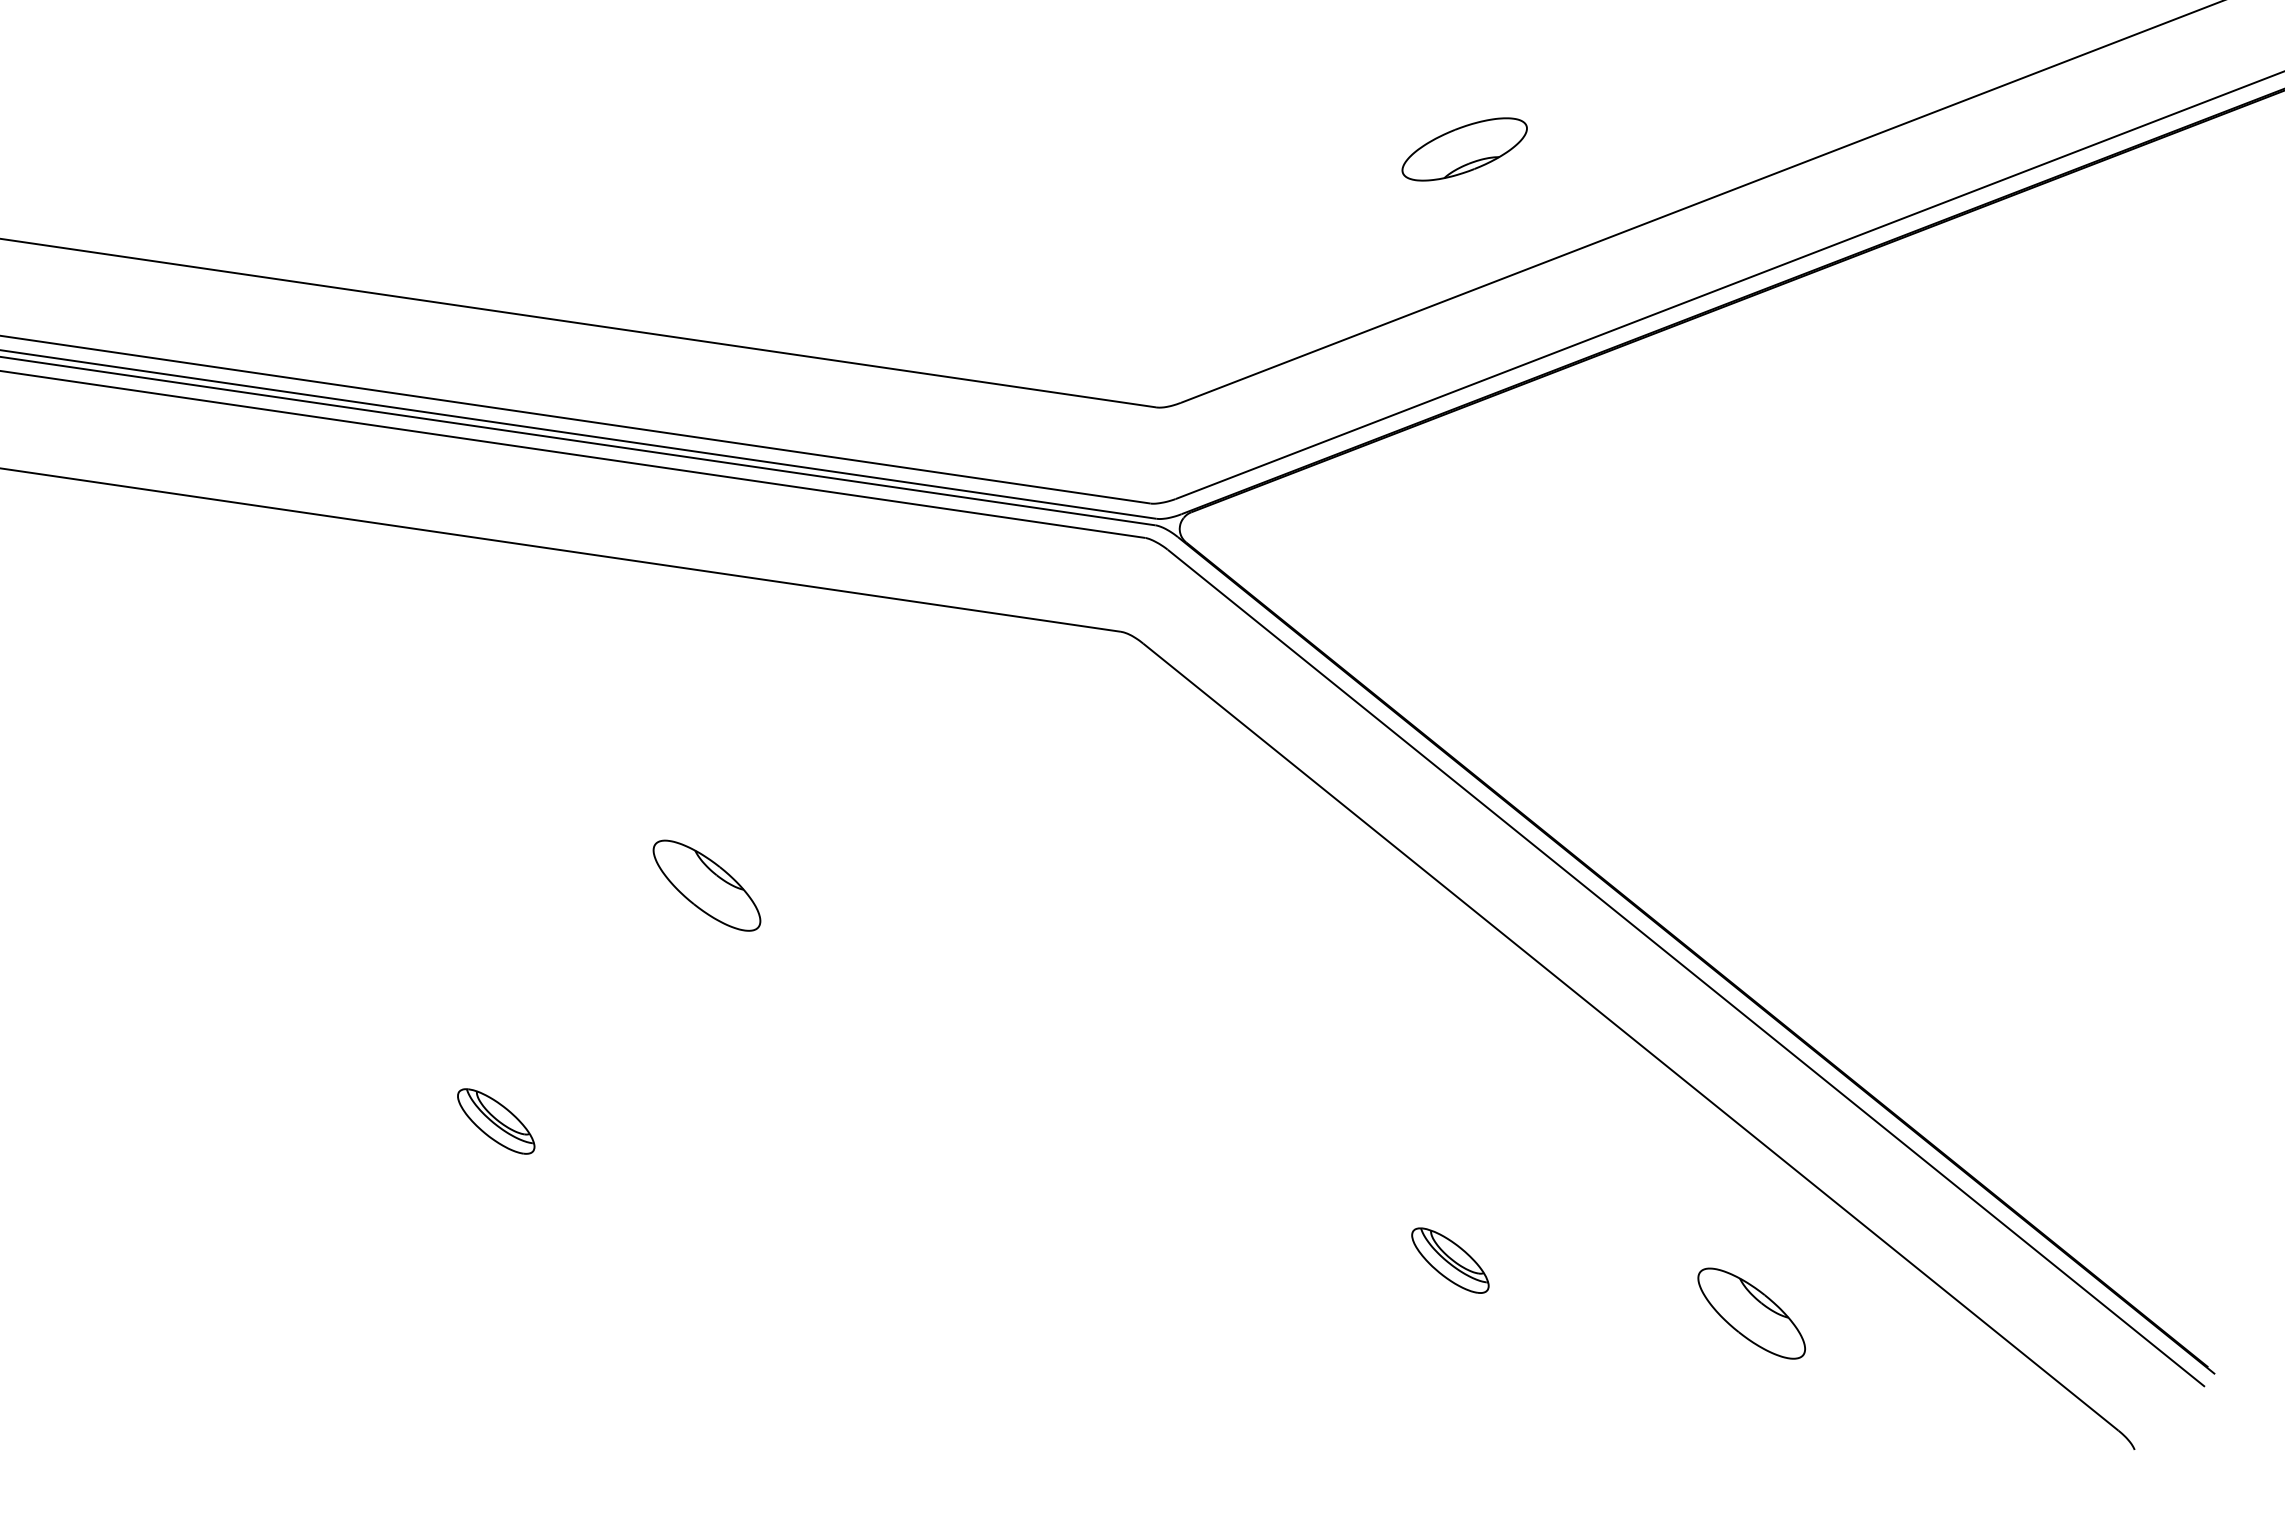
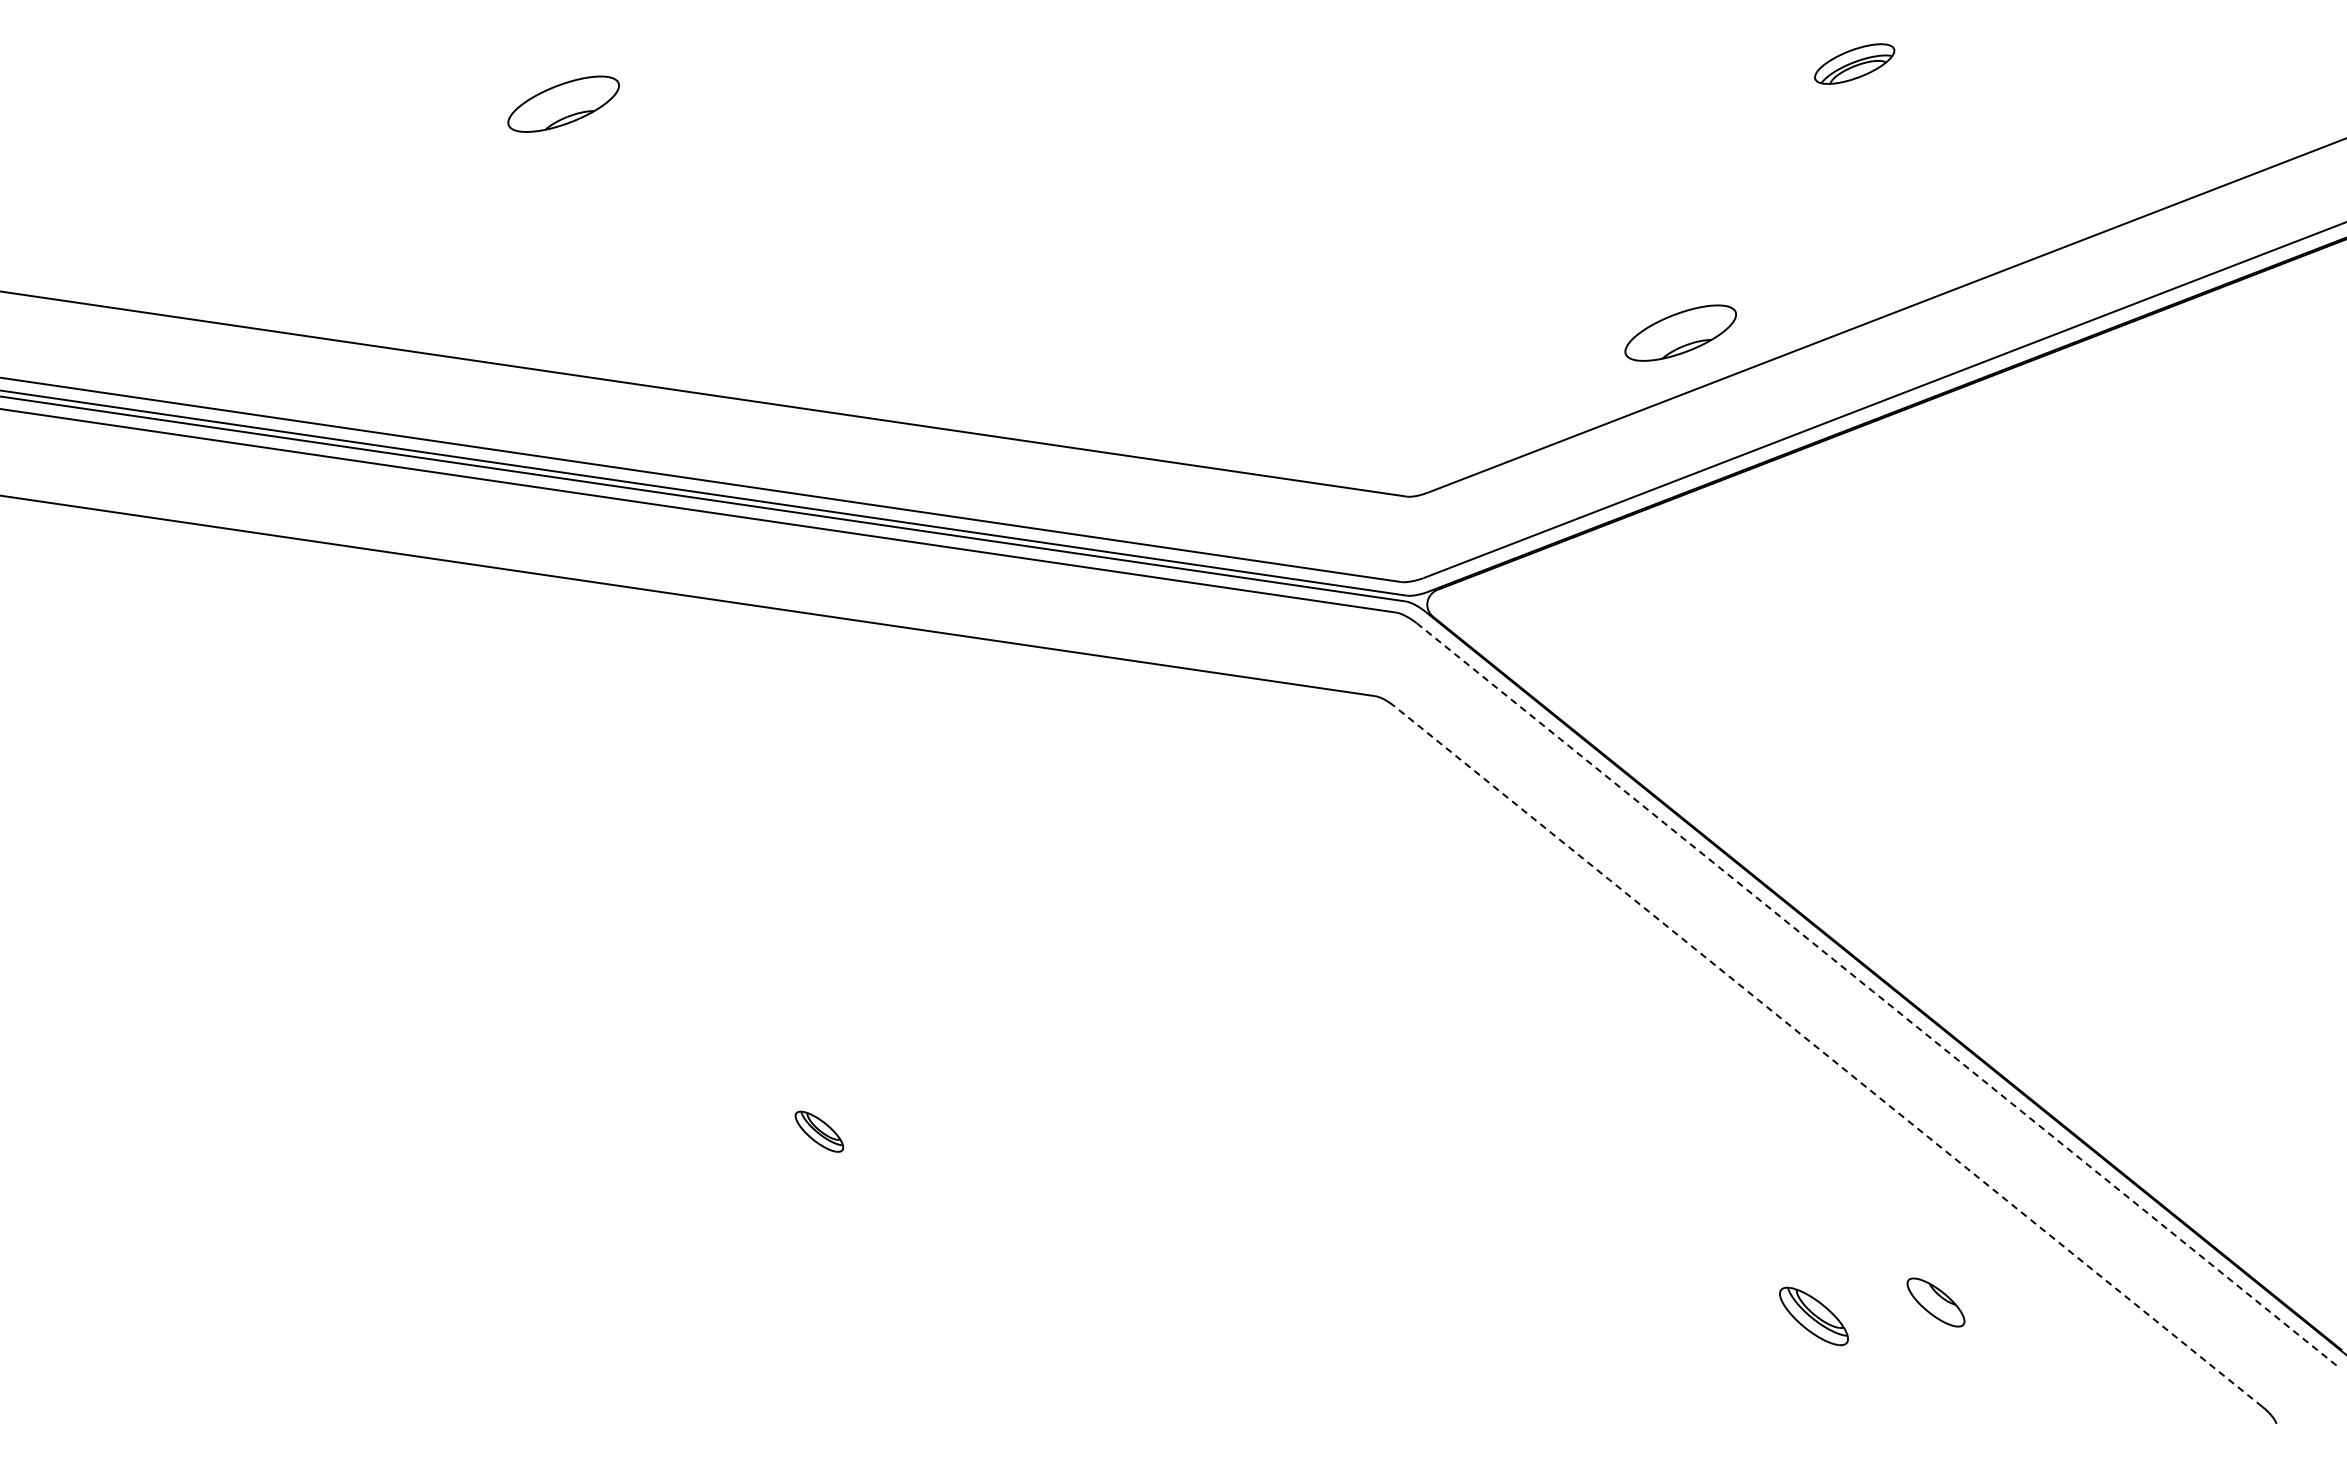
part: (1464, 148) -> (1680, 332), moved
part: (706, 885) -> (1006, 921), removed
line: (1685, 968) -> (1877, 995), solid -> dashed
line: (1630, 1036) -> (1828, 1056), solid -> dashed
part: (496, 1121) -> (819, 1131), size x0.7
part: (1449, 1260) -> (1813, 1316), moved
part: (1751, 1313) -> (1935, 1302), size x0.6

